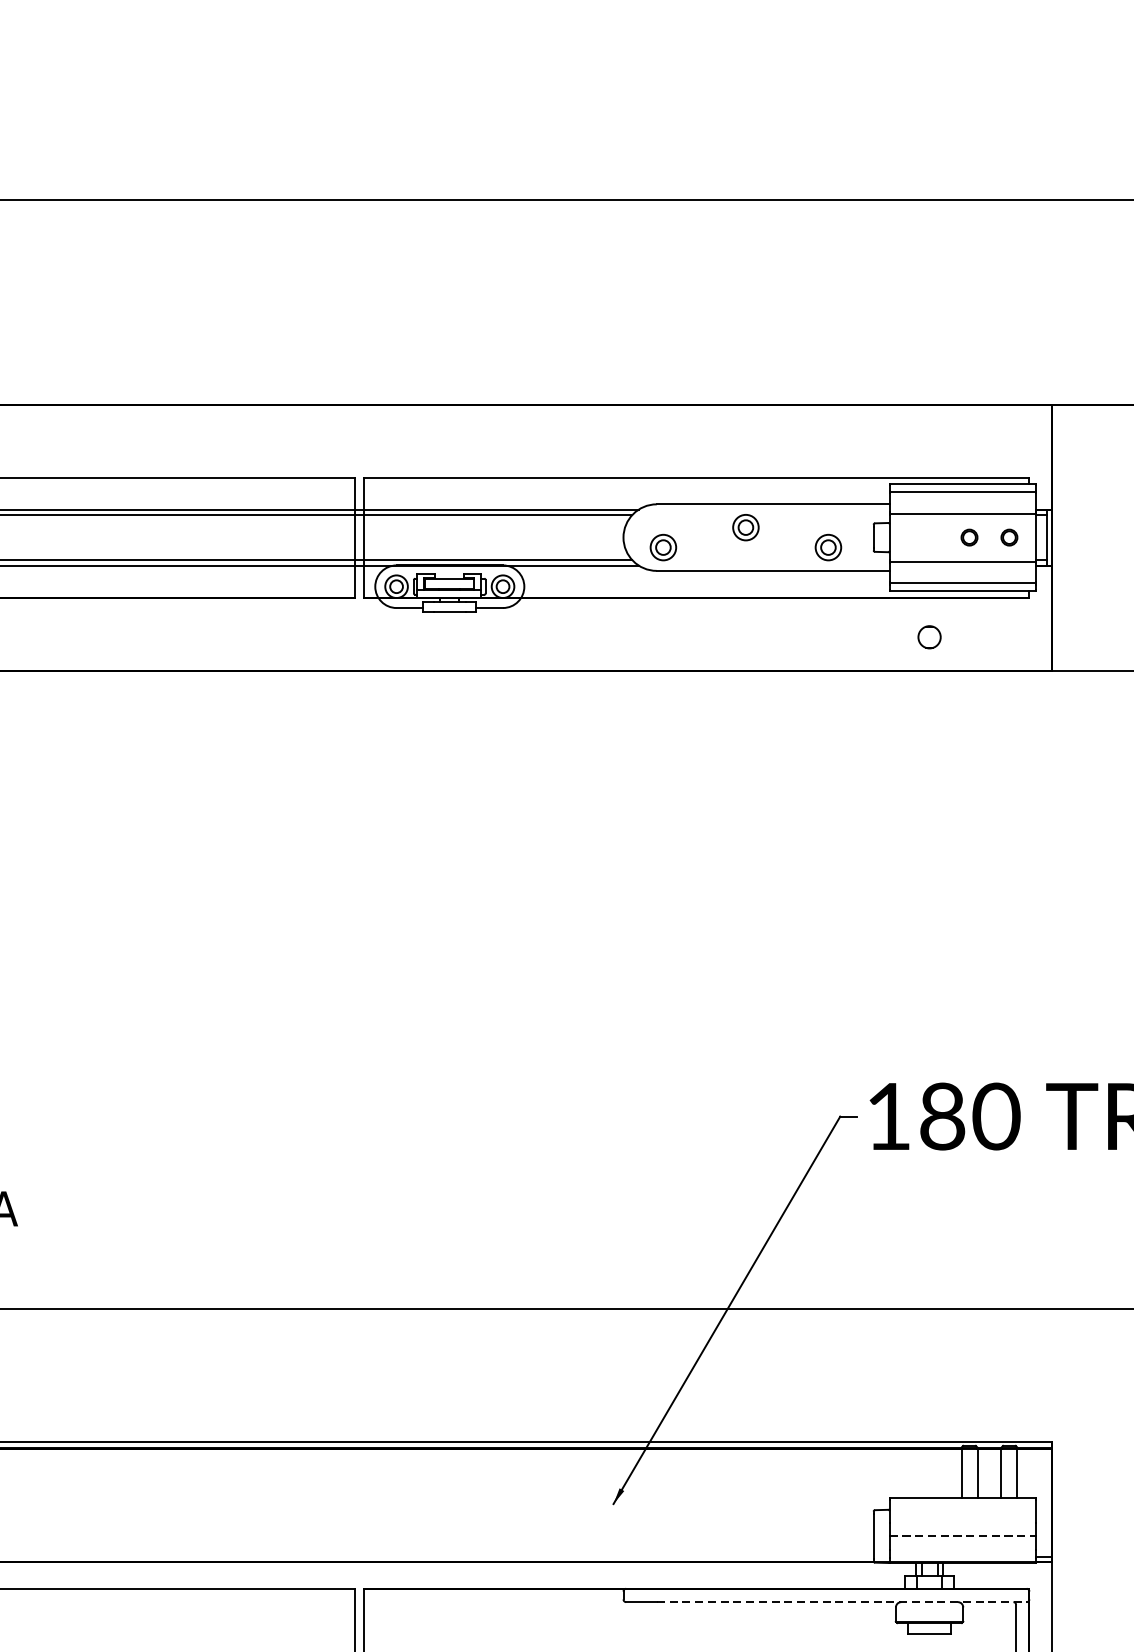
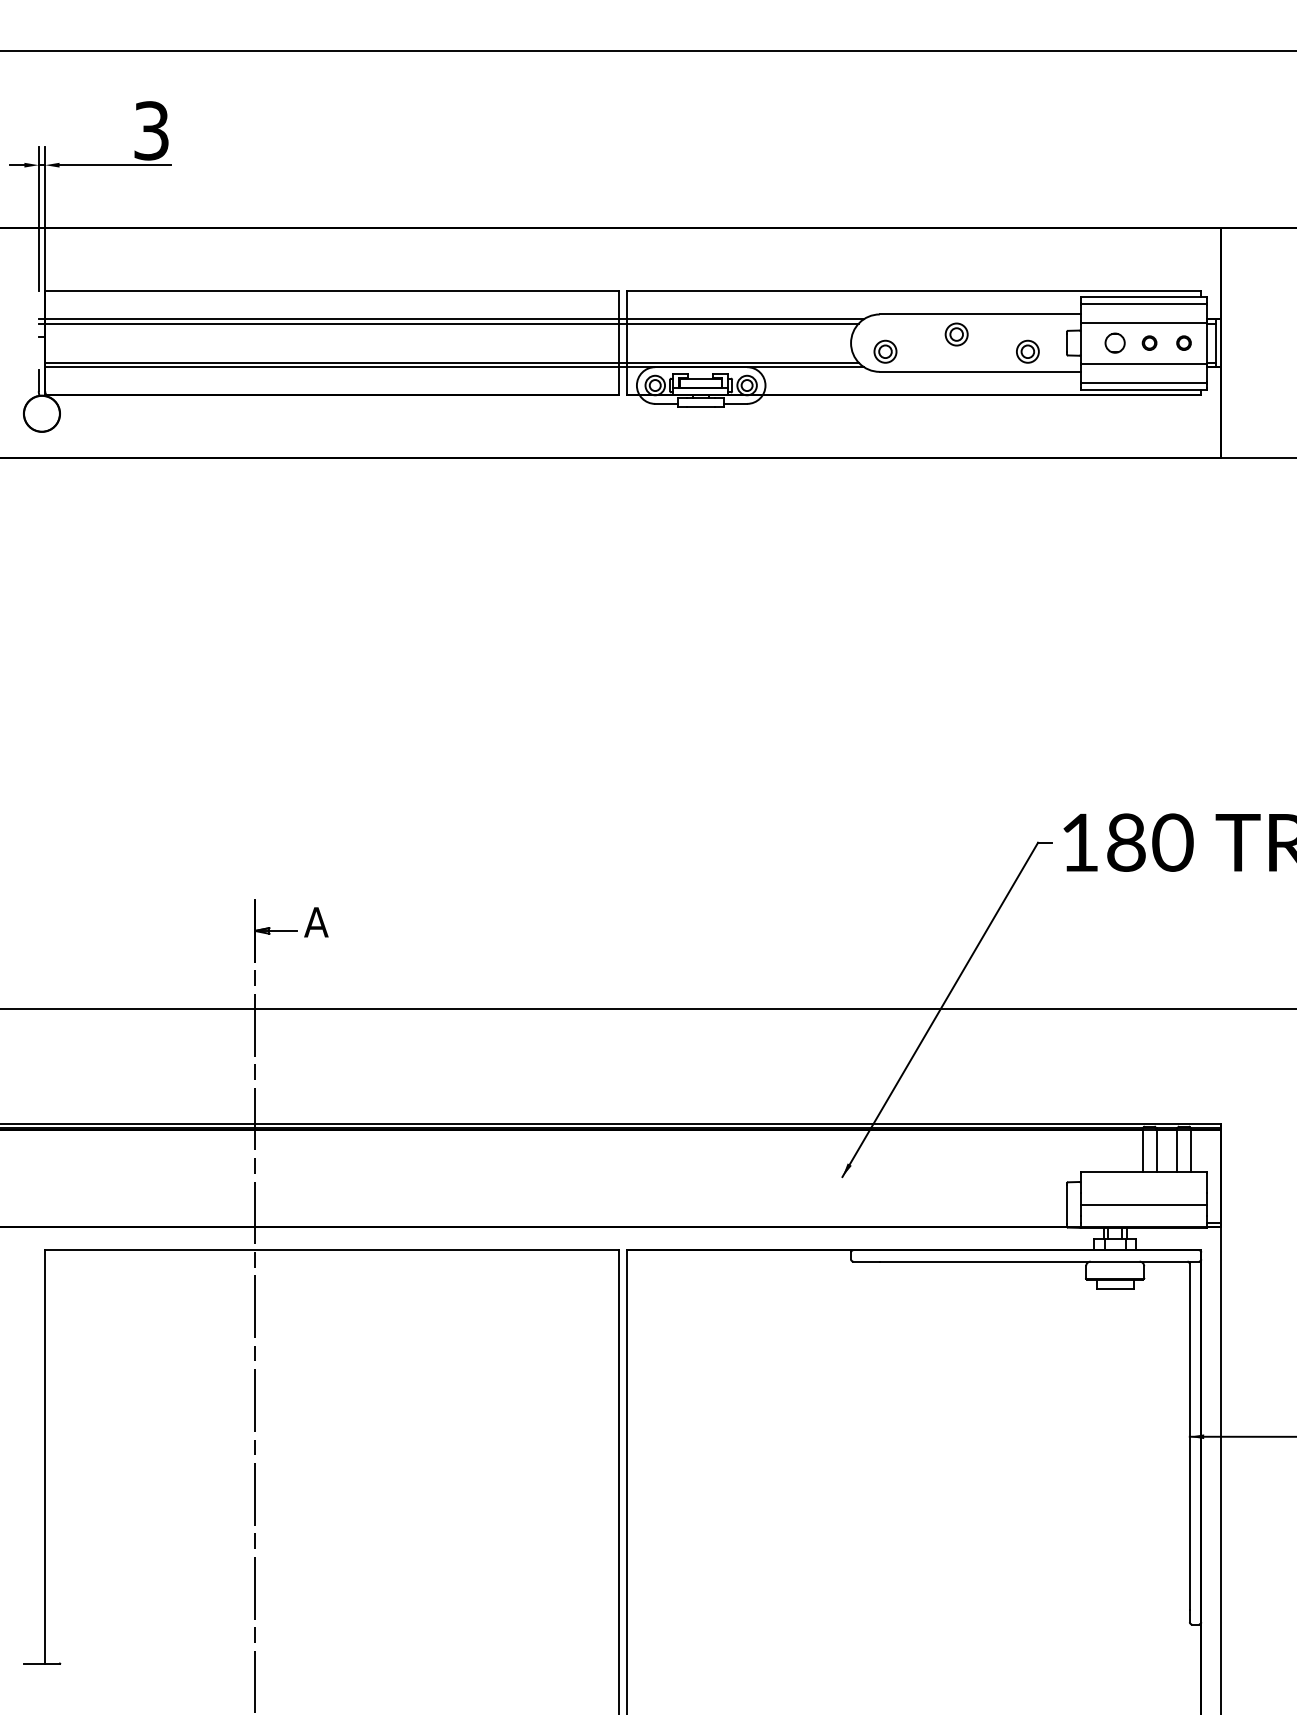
circle: (928, 636) -> (1114, 342), moved
line: (963, 1535) -> (1144, 1204), dashed -> solid
line: (841, 1601) -> (1039, 1261), dashed -> solid

